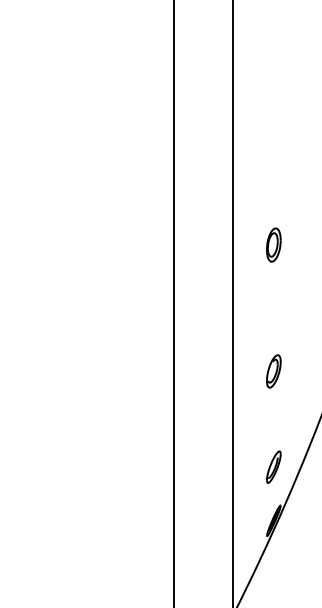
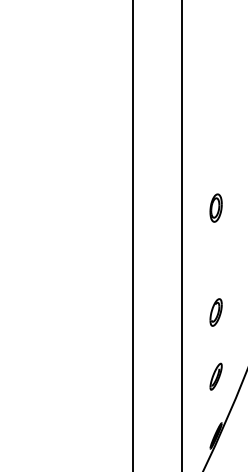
part: (273, 466) -> (215, 376), moved

